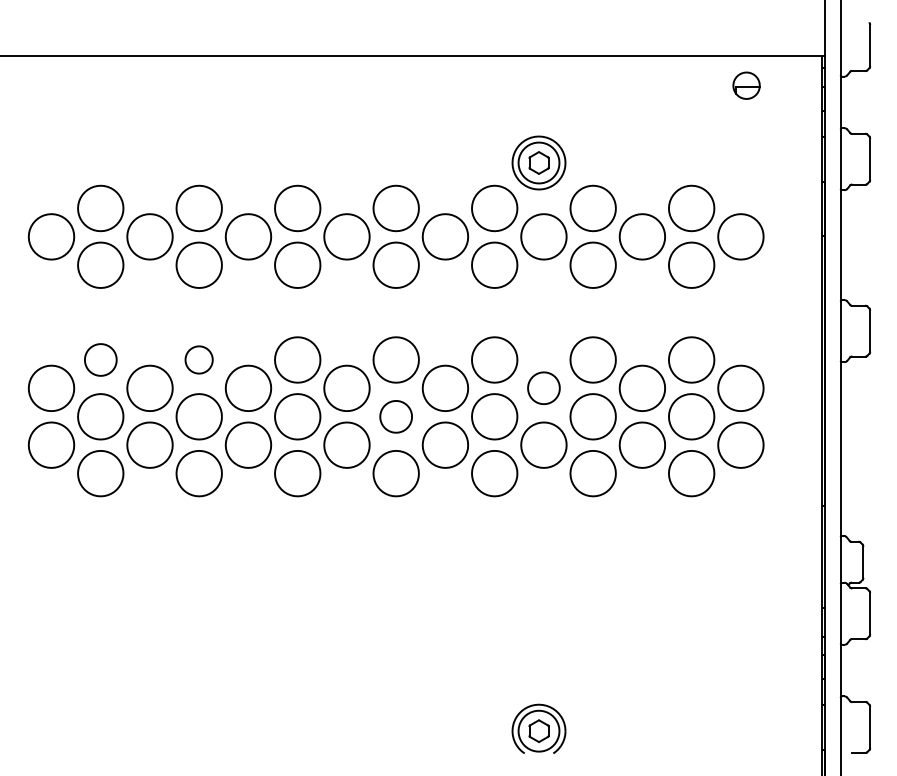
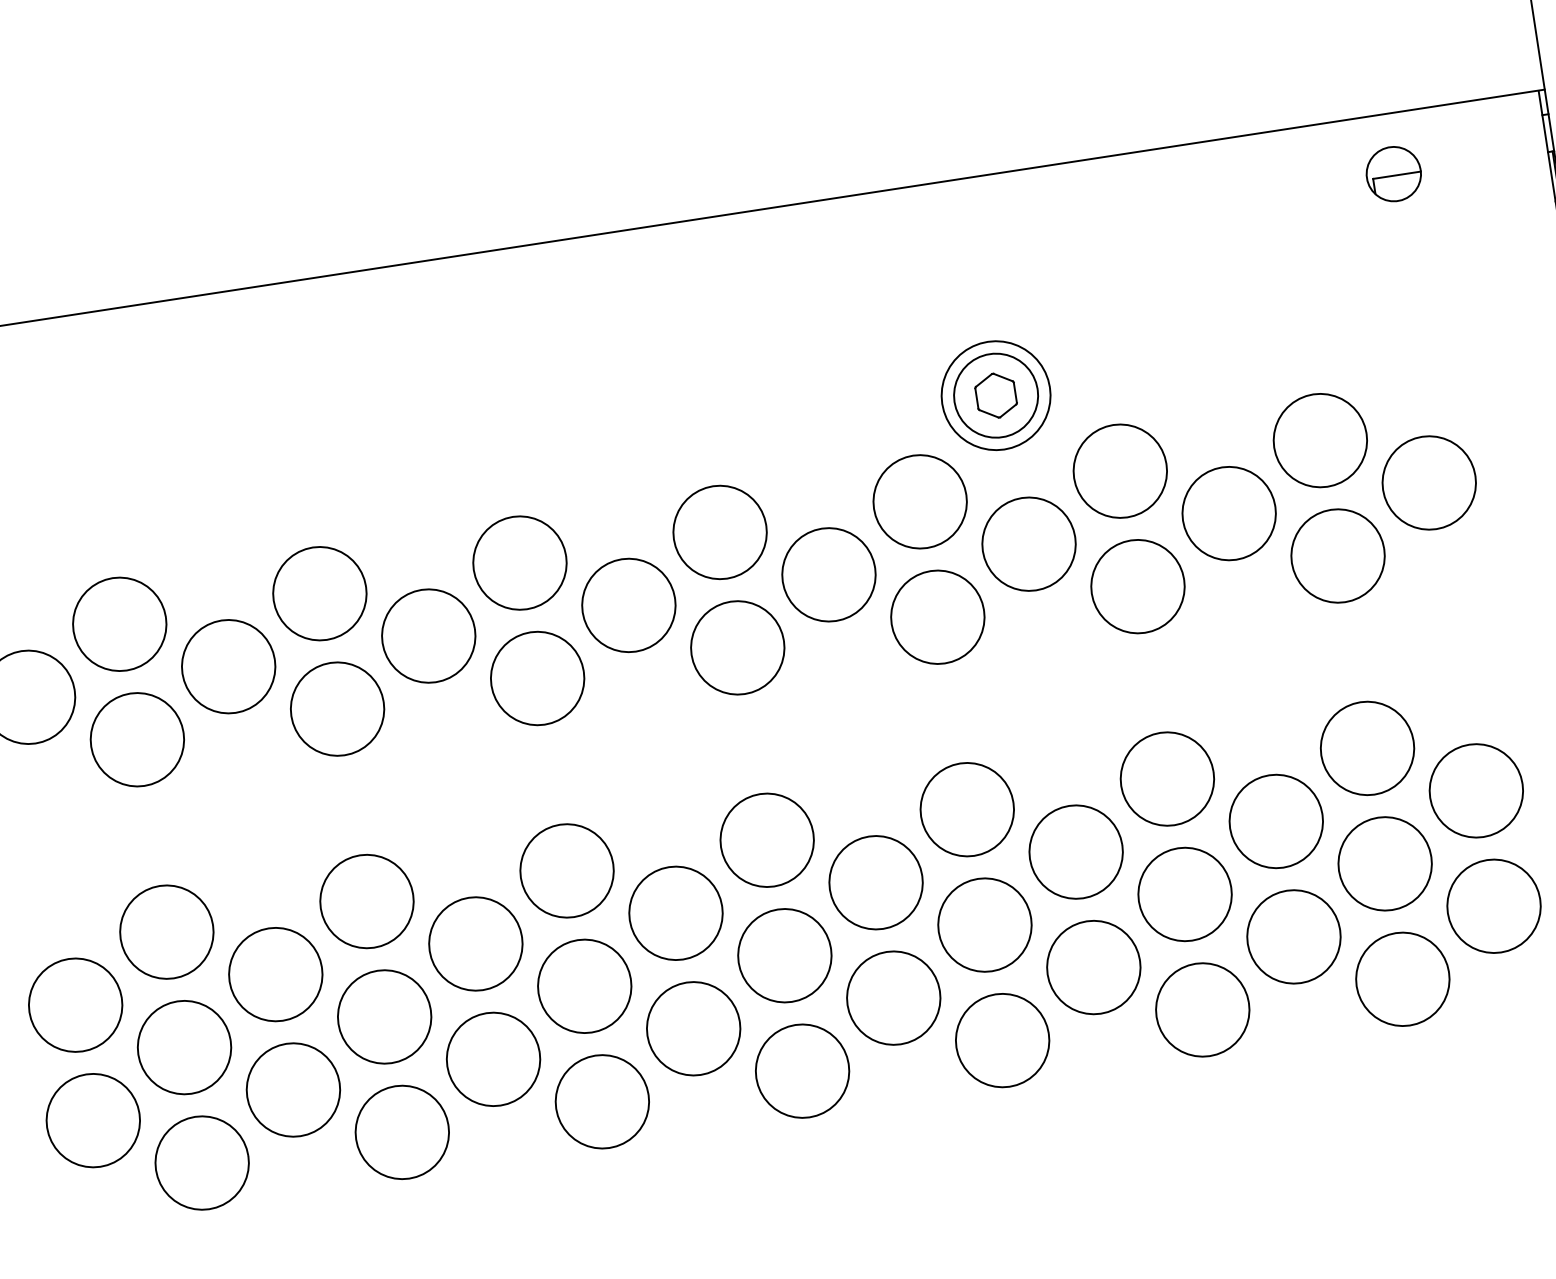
part: (100, 359) -> (166, 931), size x1.43
part: (198, 359) -> (365, 900), size x1.67
part: (543, 387) -> (1075, 850), size x1.43
part: (395, 416) -> (783, 955), size x1.43

